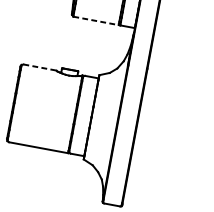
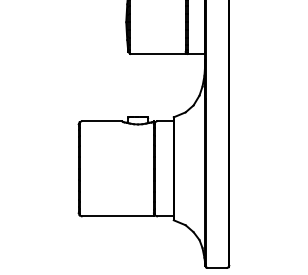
line: (95, 20) -> (157, 53), dashed -> solid
line: (40, 67) -> (102, 121), dashed -> solid

